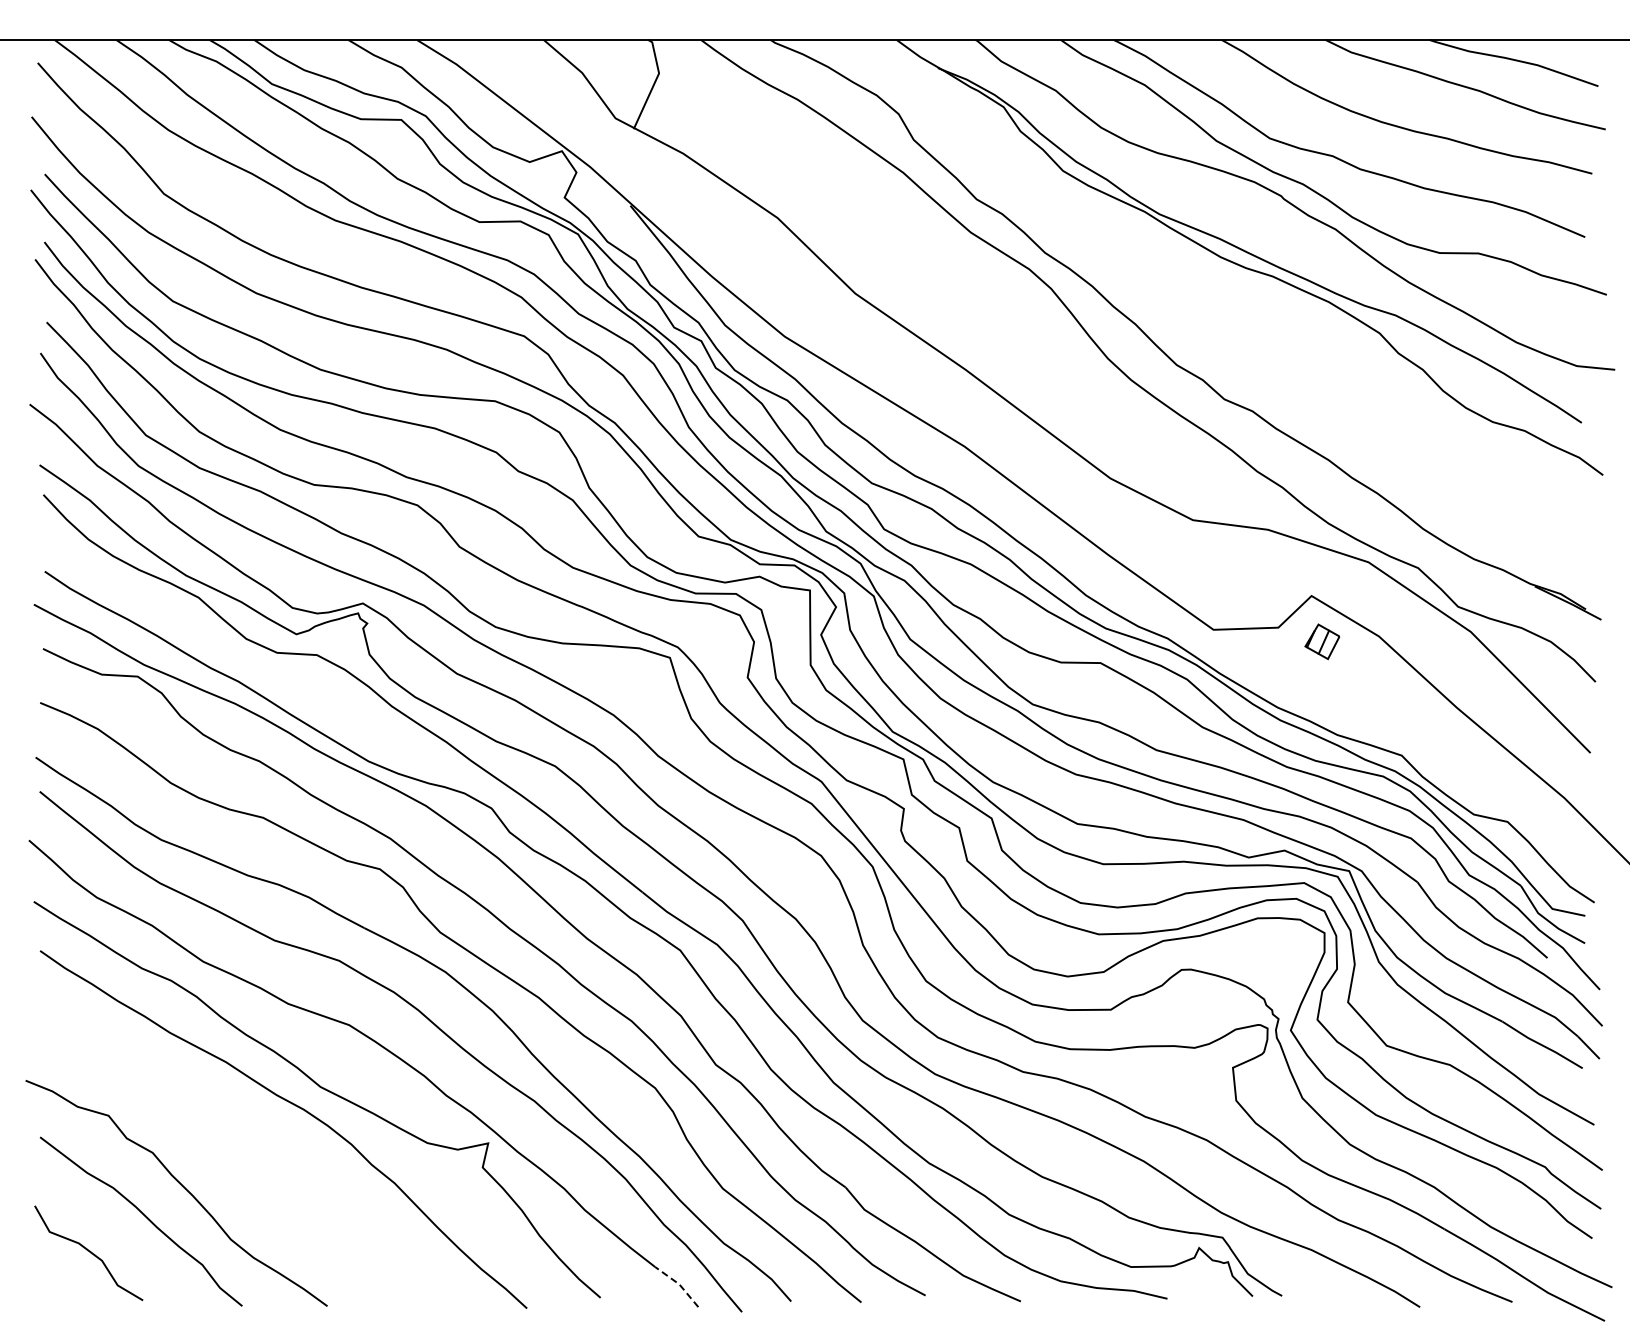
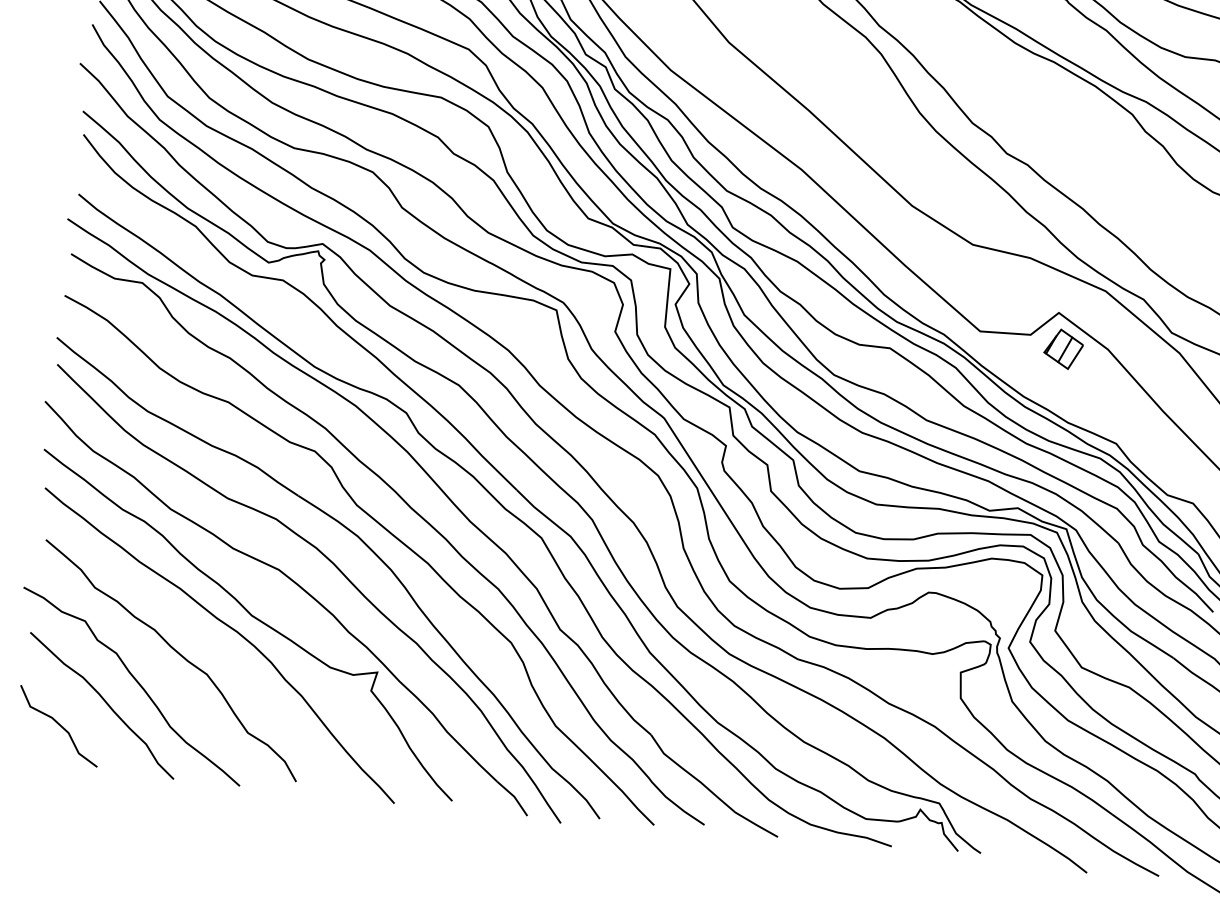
part: (1322, 641) -> (1063, 349), size x1.43
curve: (231, 1145) -> (178, 653), added
line: (679, 1284) -> (514, 796), dashed -> solid

